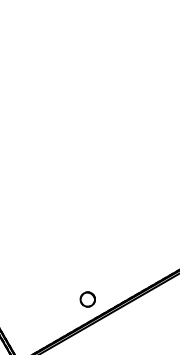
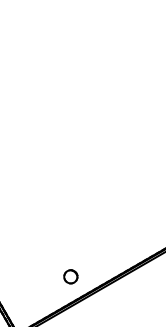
circle: (87, 299) -> (70, 276), moved

